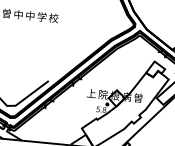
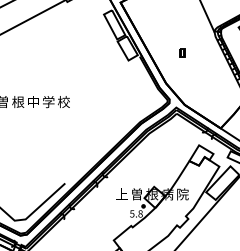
text: (18, 14) -> (18, 101), 中 -> 根
text: (102, 94) -> (136, 194), 院 -> 曽
text: (138, 98) -> (182, 194), 曽 -> 院

